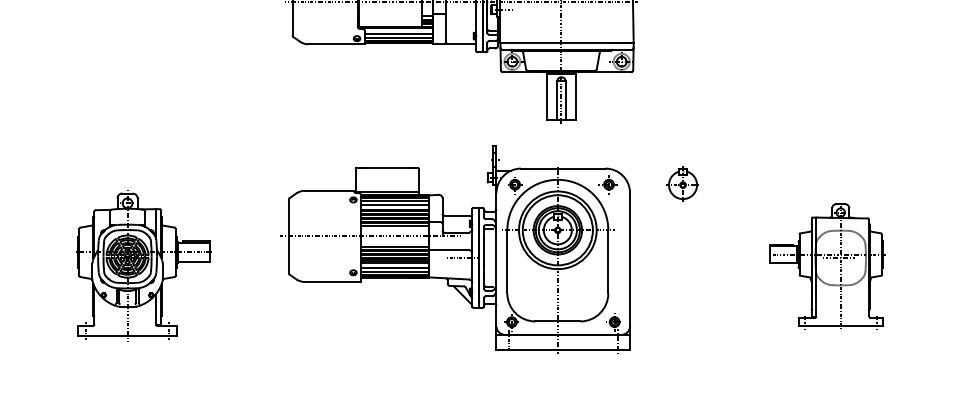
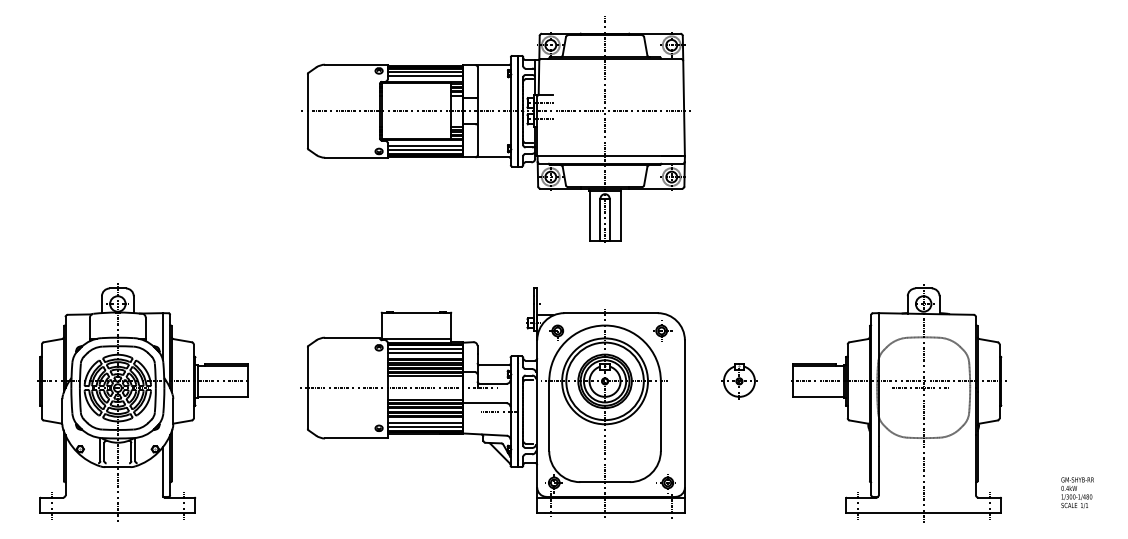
part: (683, 185) -> (739, 381), moved
part: (456, 249) -> (492, 402), moved
part: (143, 265) -> (142, 402), size x1.43
part: (826, 266) -> (898, 403), size x1.67

